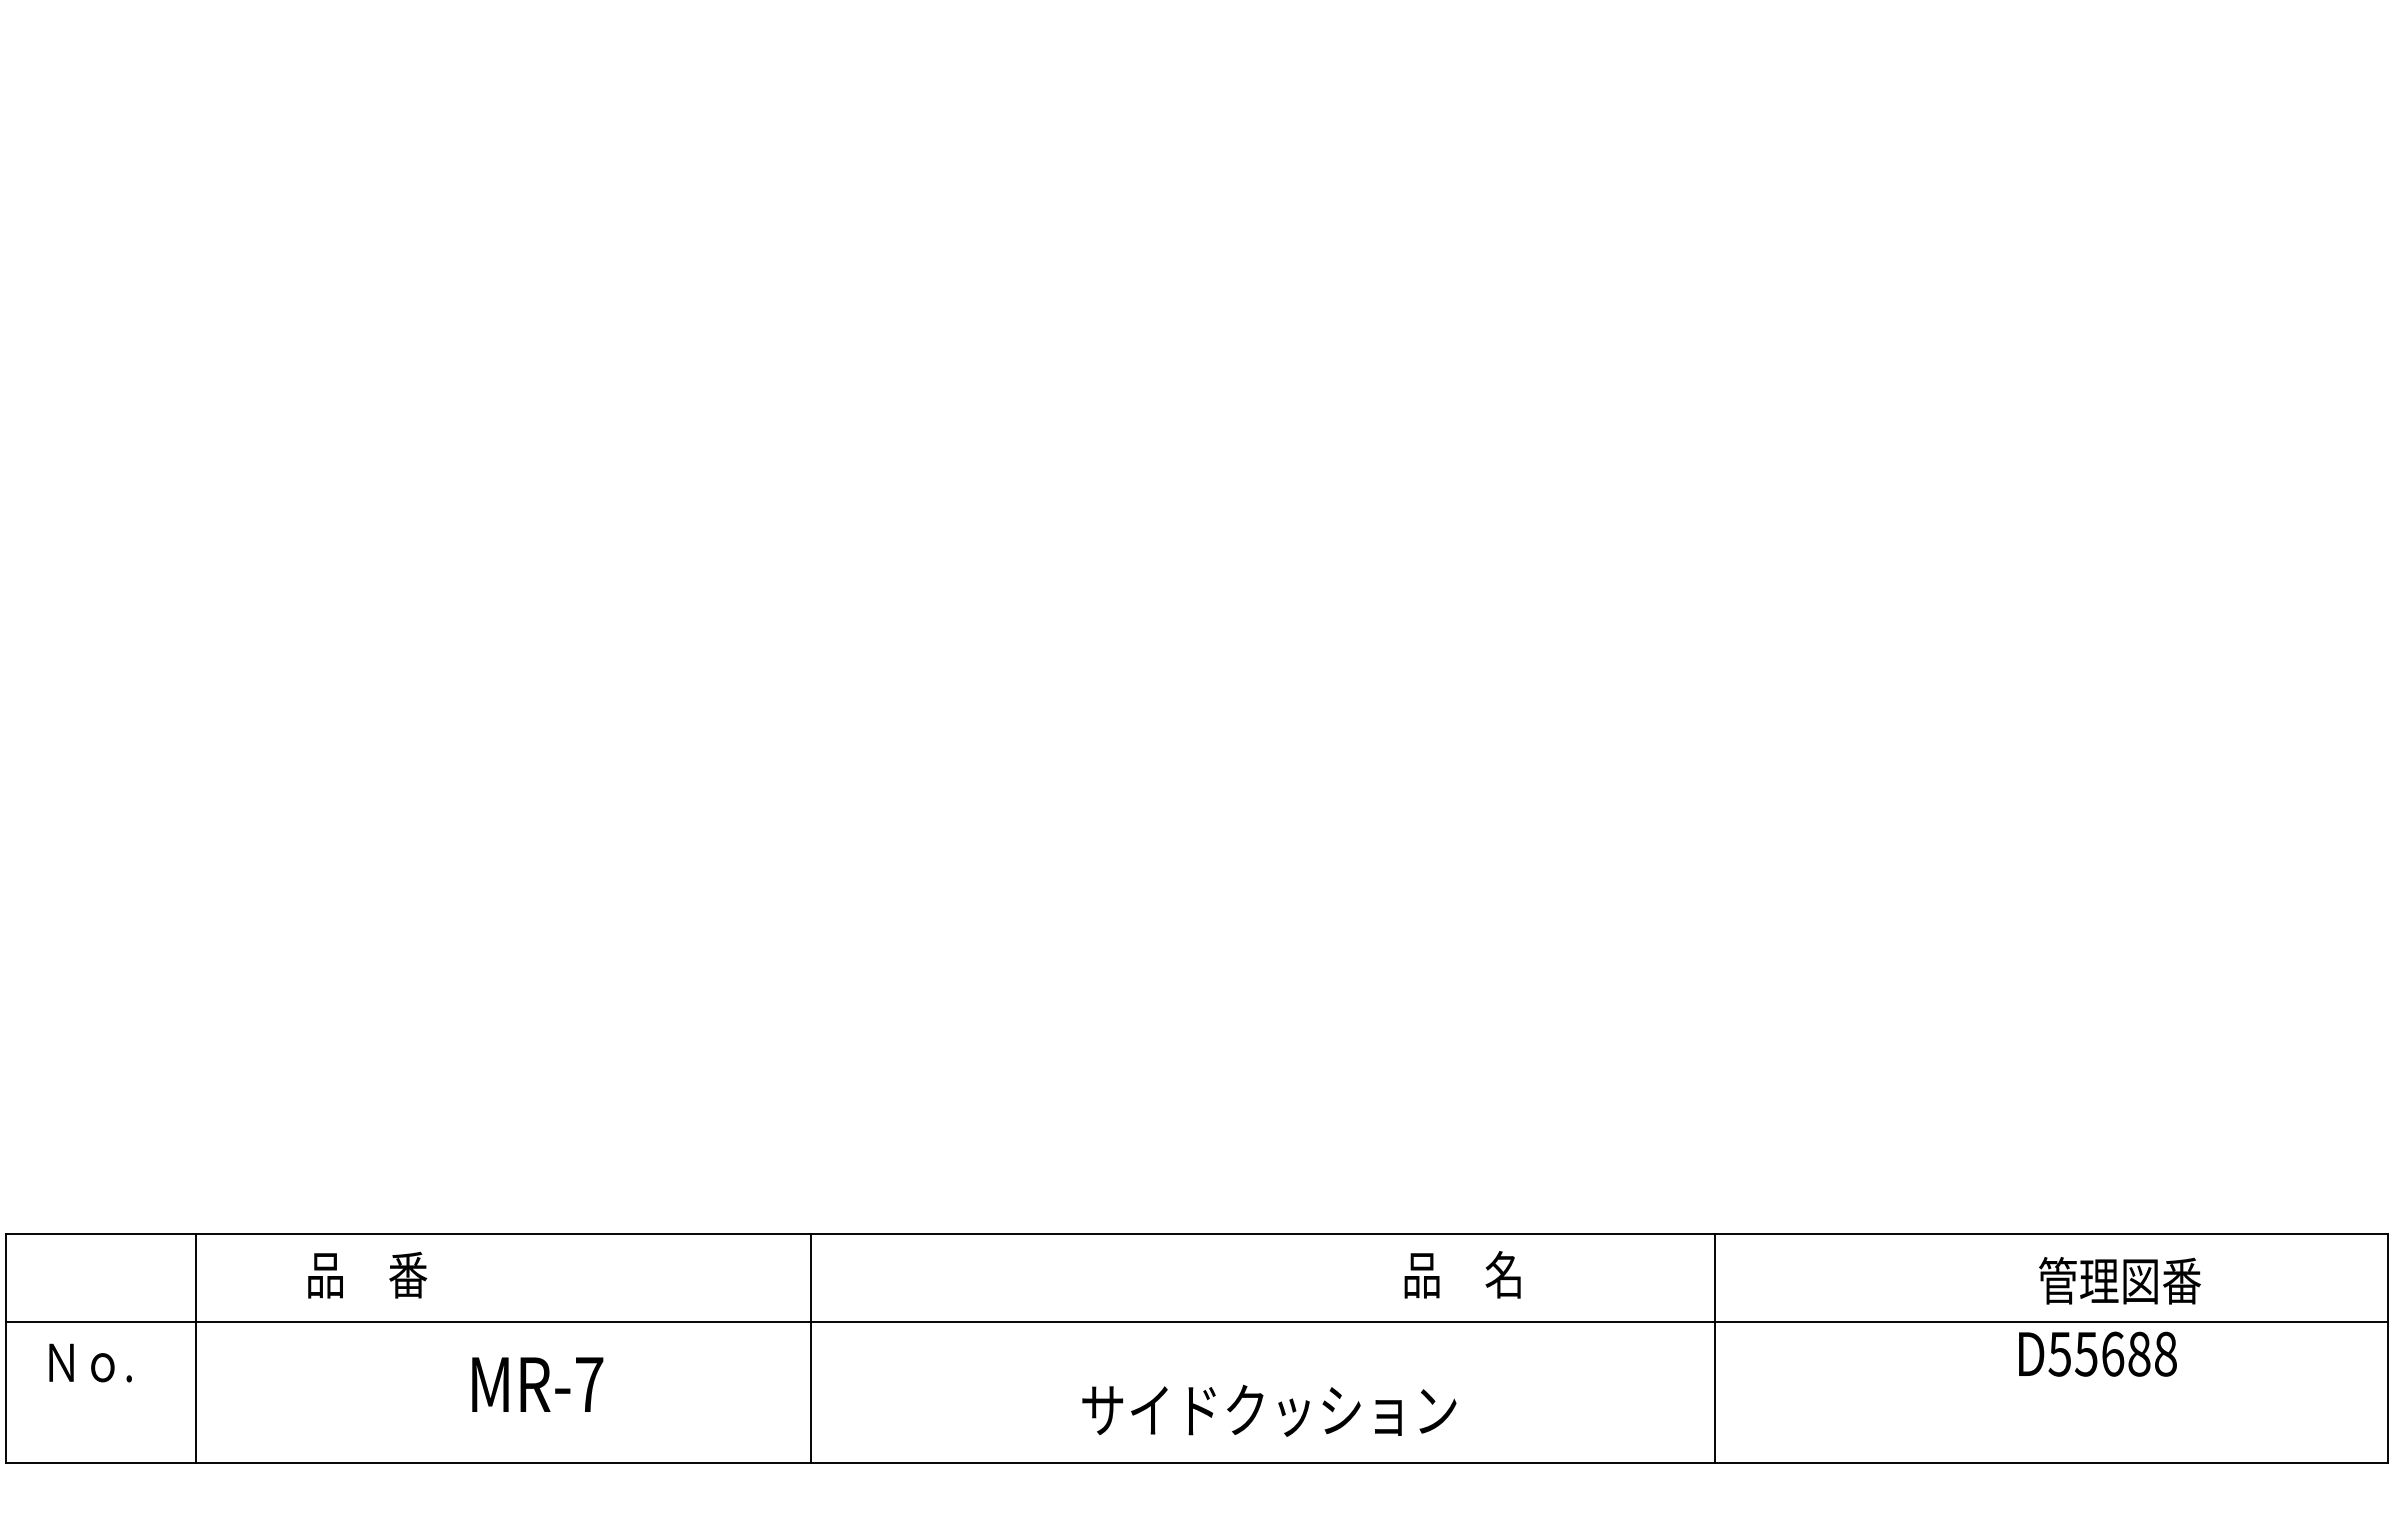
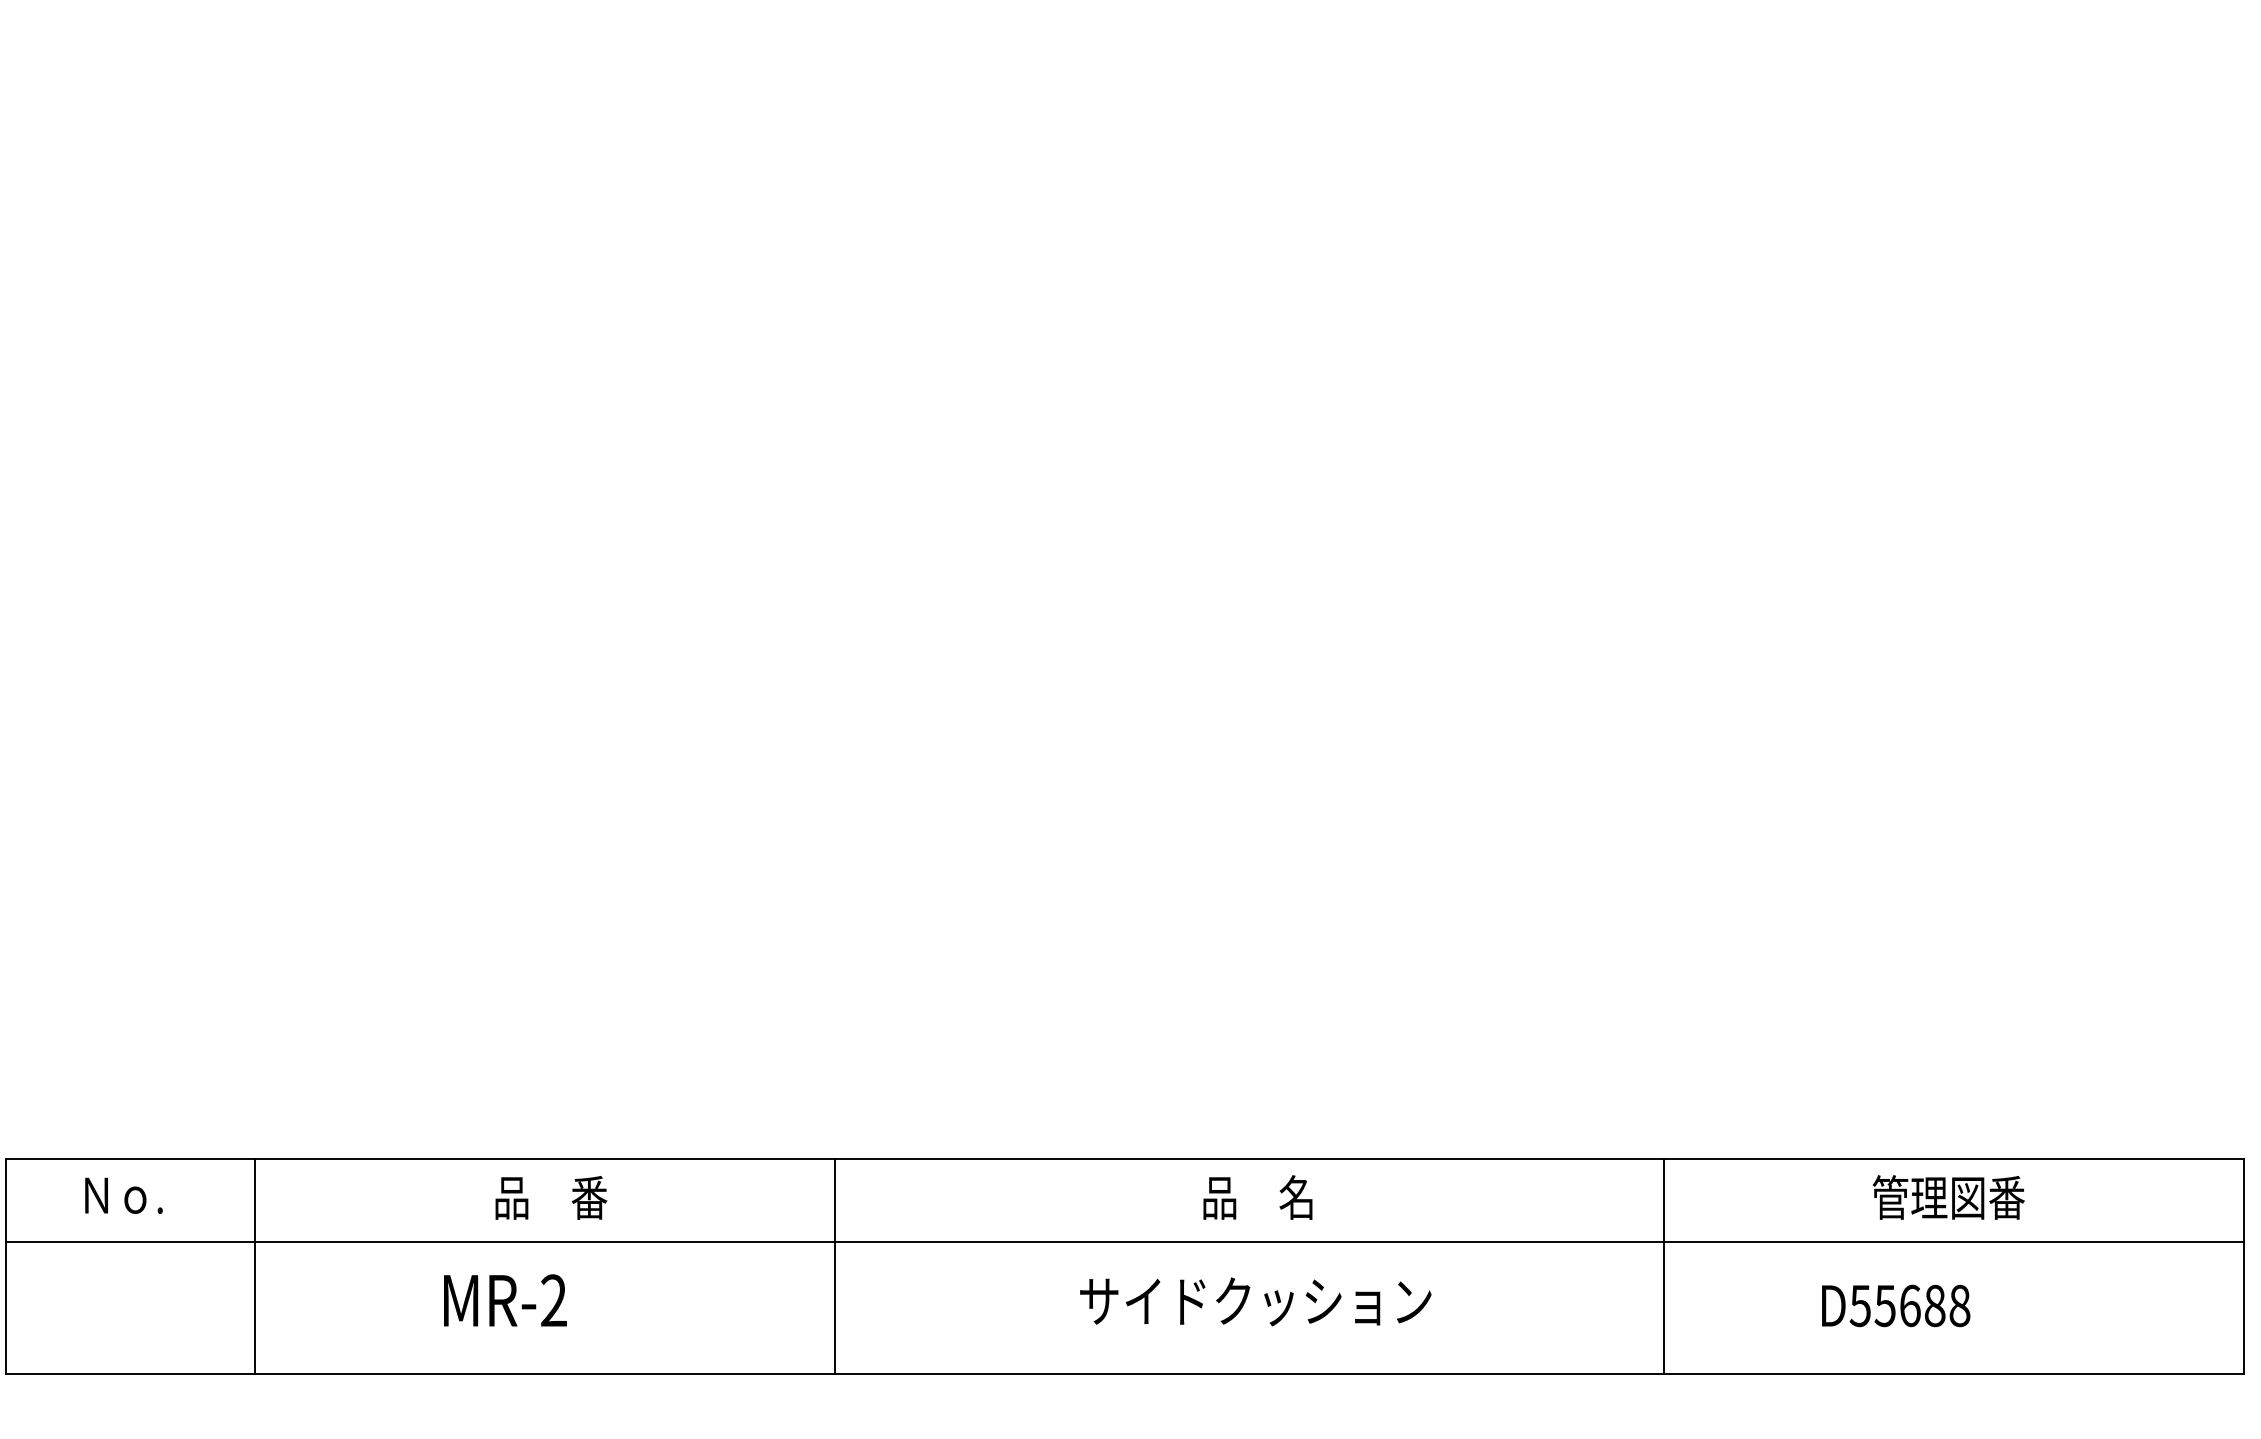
text: (367, 1274) -> (551, 1197), moved
text: (1462, 1274) -> (1257, 1197), moved
text: (2119, 1280) -> (1948, 1197), moved
line: (195, 1347) -> (254, 1265), moved
line: (811, 1347) -> (835, 1265), moved
line: (1715, 1347) -> (1663, 1265), moved
text: (2097, 1353) -> (1895, 1305), moved
text: (90, 1362) -> (123, 1195), moved
text: (589, 1383) -> (554, 1299), MR-7 -> MR-2
text: (1269, 1410) -> (1255, 1301), moved

